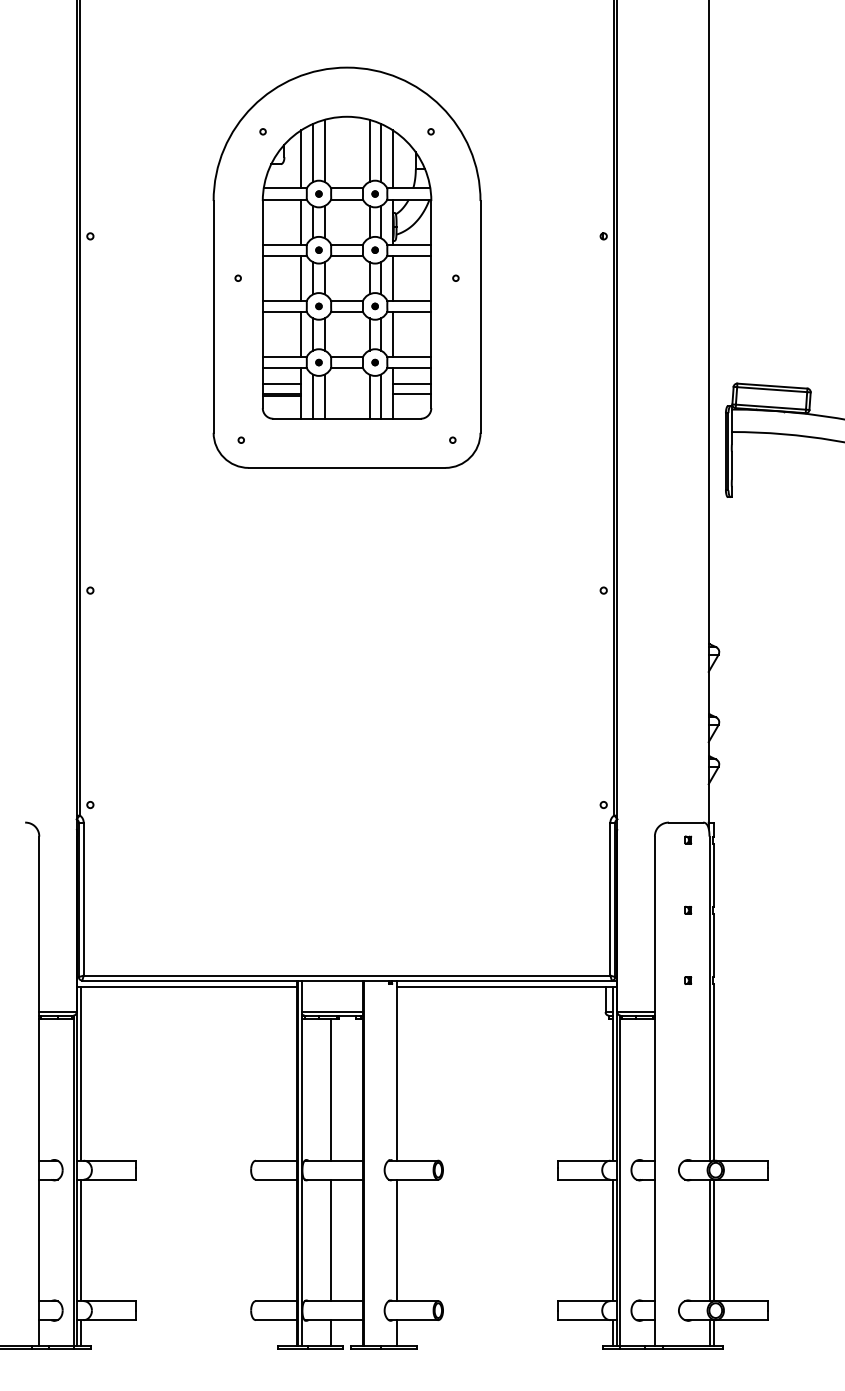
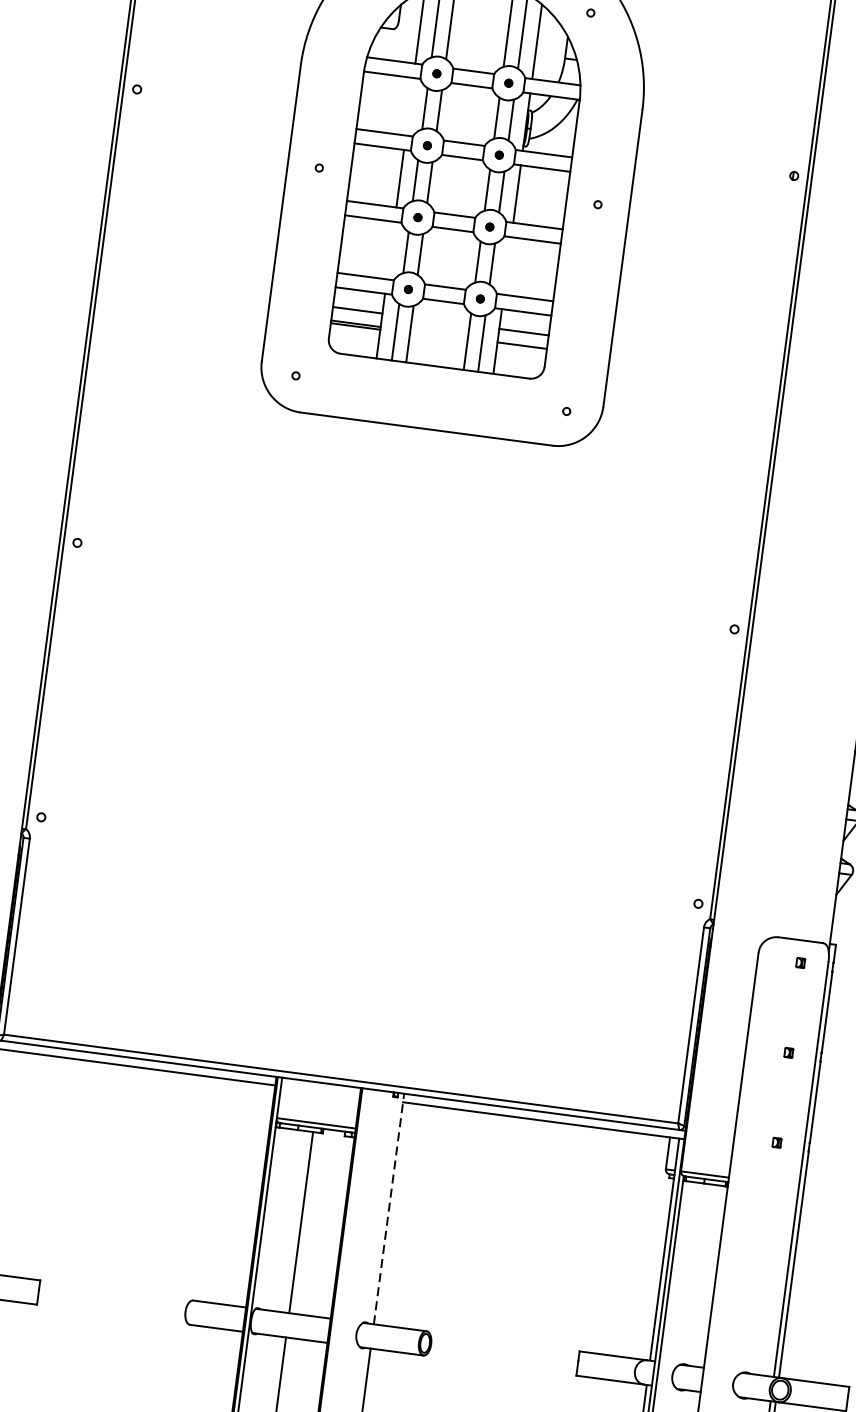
line: (301, 221) -> (409, 105), removed
line: (301, 334) -> (390, 250), removed
line: (392, 334) -> (507, 265), removed
line: (397, 1070) -> (389, 1208), solid -> dashed

